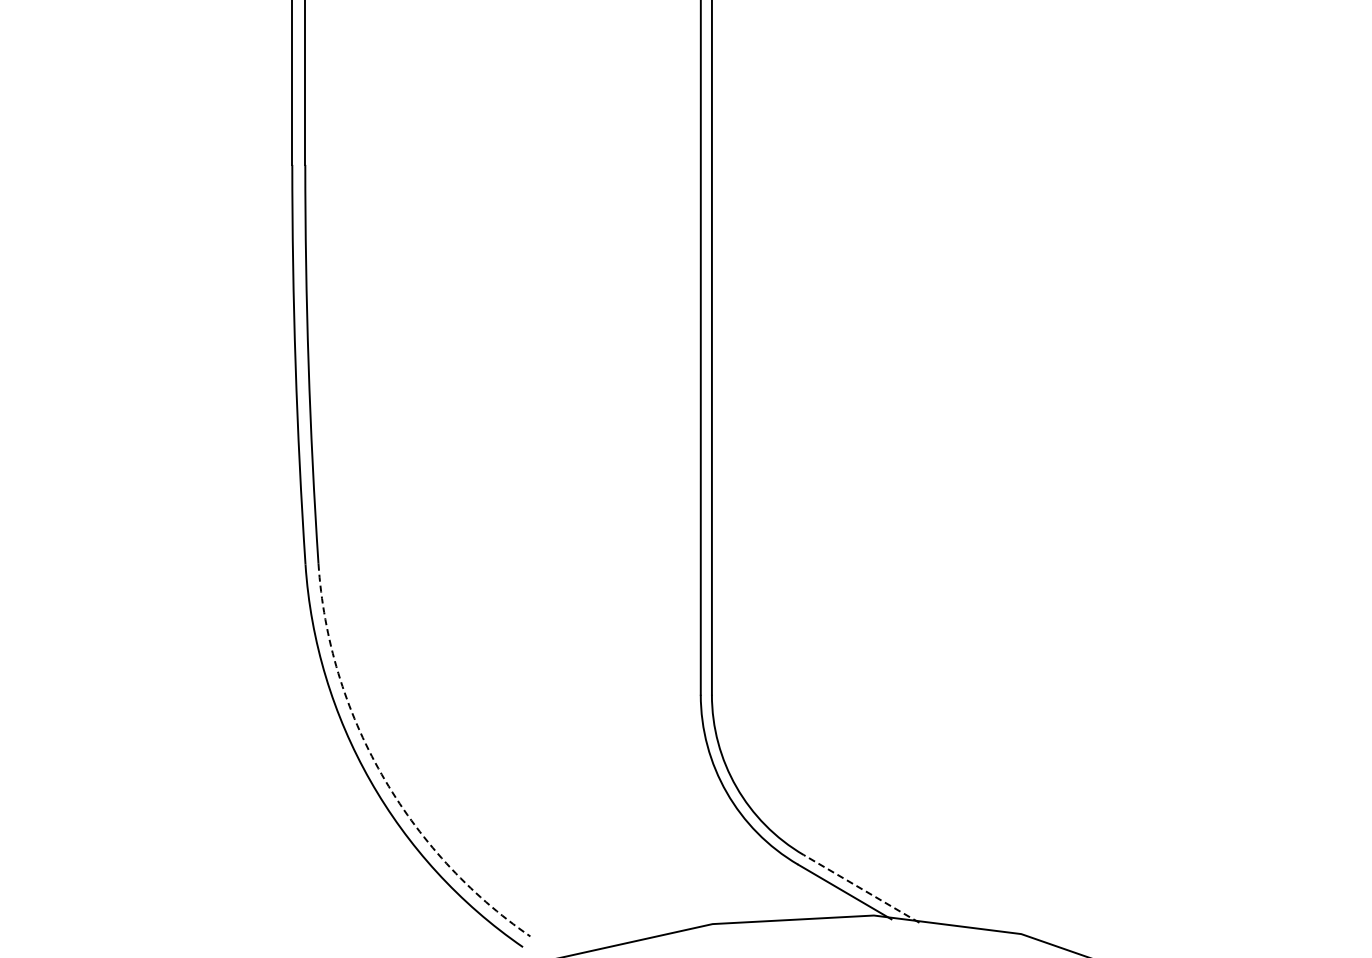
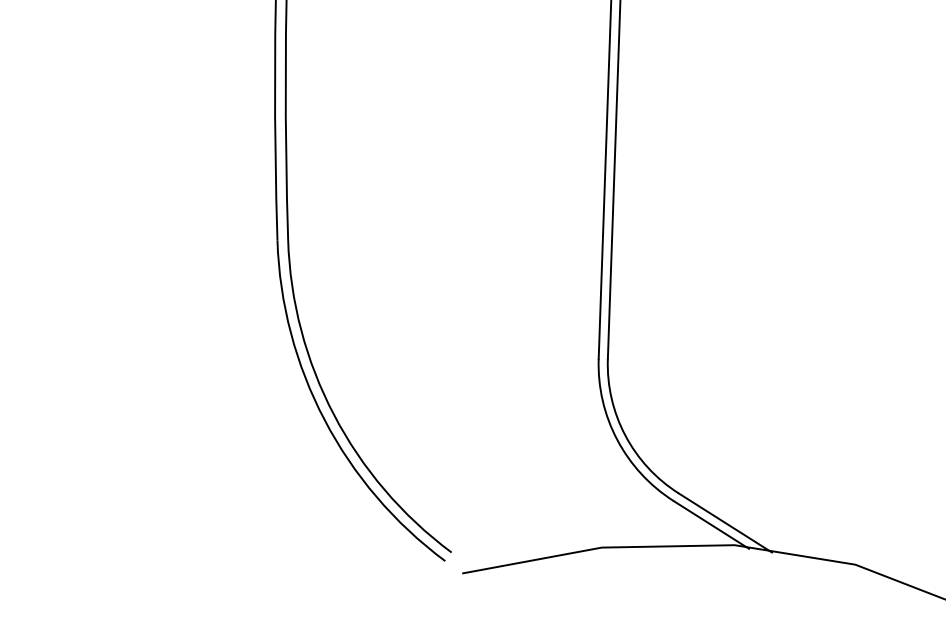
arc: (381, 774) -> (333, 415), dashed -> solid
line: (861, 888) -> (725, 522), dashed -> solid

